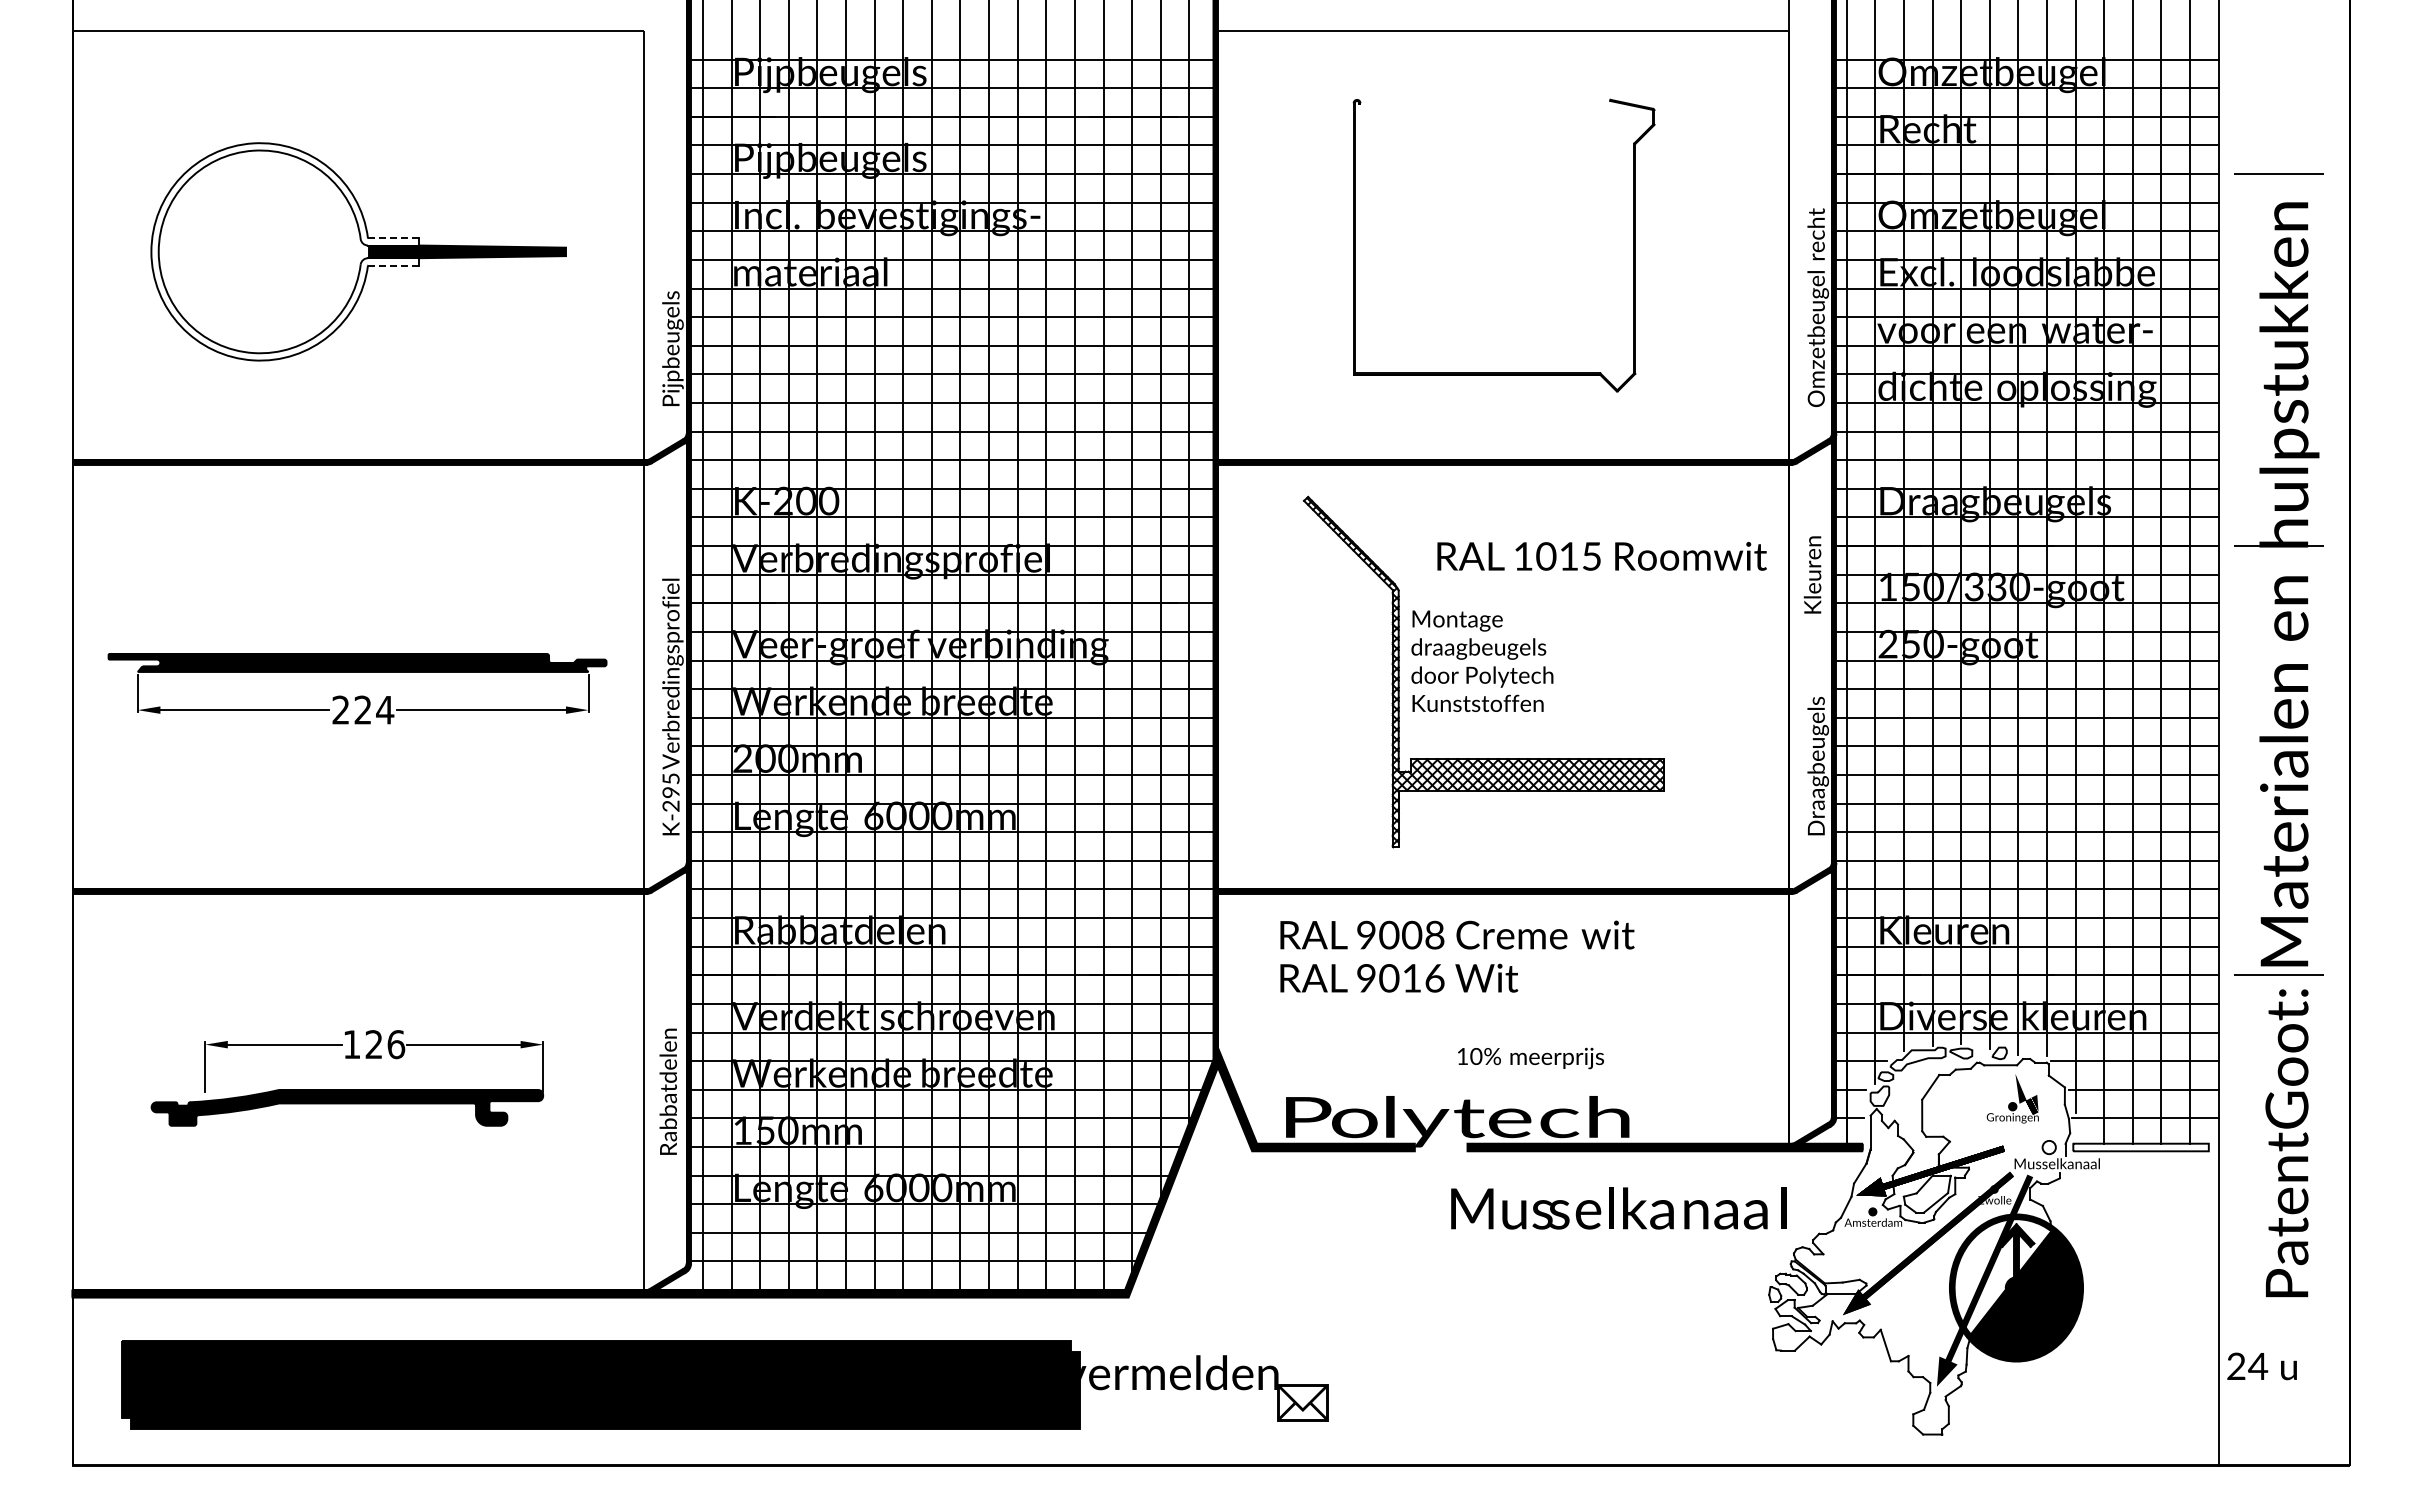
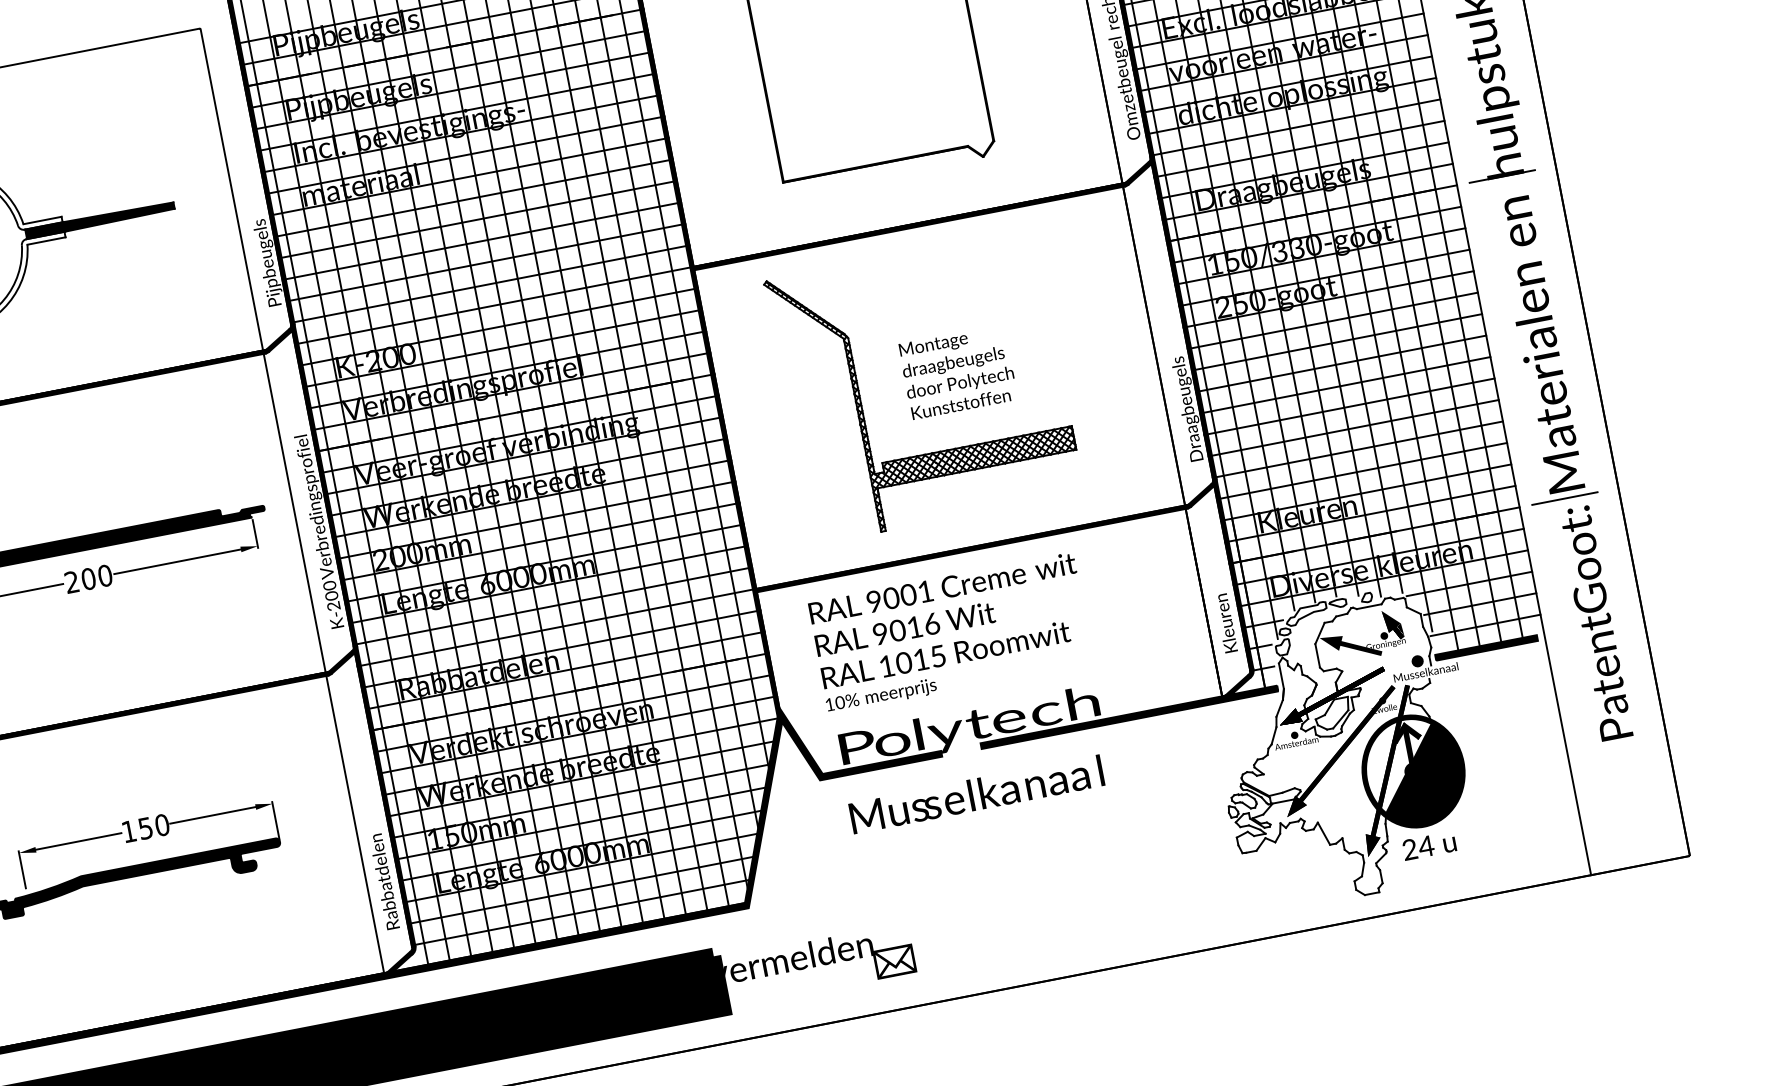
line: (392, 238) -> (41, 220), dashed -> solid
line: (392, 265) -> (45, 241), dashed -> solid
text: (1601, 556) -> (945, 654), moved
text: (1812, 574) -> (1225, 623), moved
text: (1482, 660) -> (958, 371), moved
text: (374, 709) -> (97, 576), 224 -> 200
text: (670, 785) -> (330, 590), K-295 -> K-200
text: (1434, 934) -> (925, 591), 9008 -> 9001
text: (385, 1044) -> (154, 826), 126 -> 150
text: (1530, 1058) -> (881, 696), moved
text: (667, 1091) -> (383, 881), moved
fill: (2026, 1094) -> (1392, 624), added
fill: (1967, 1112) -> (1351, 646), added
fill: (2048, 1147) -> (1417, 661), added
fill: (2140, 1147) -> (1486, 647), added
text: (1618, 1208) -> (976, 794), moved
fill: (1984, 1280) -> (1388, 770), added
text: (2261, 1366) -> (1428, 846), moved

